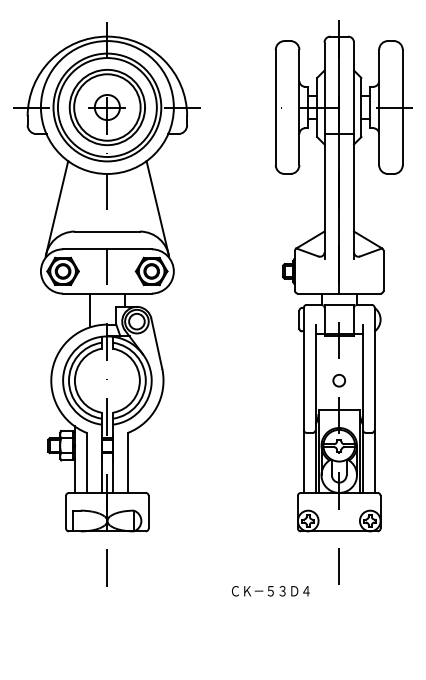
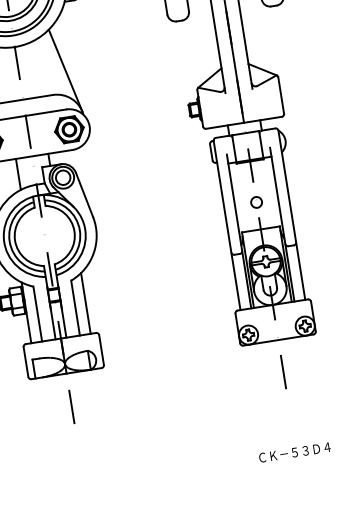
line: (139, 459) -> (85, 303), added
text: (270, 591) -> (294, 452), moved

